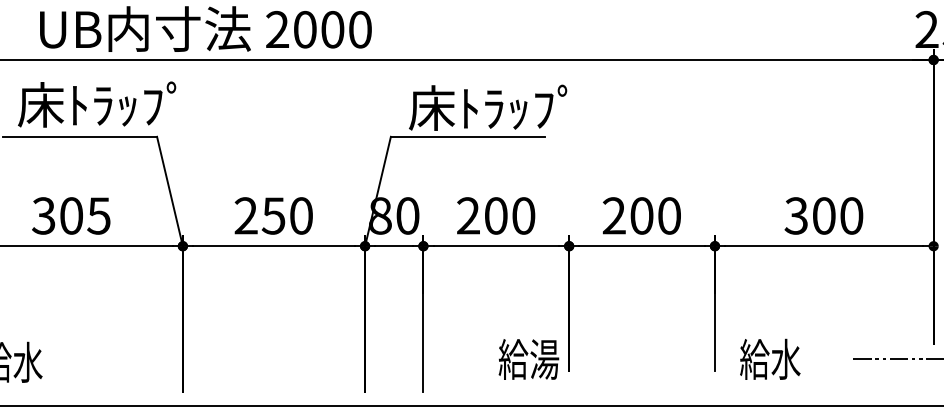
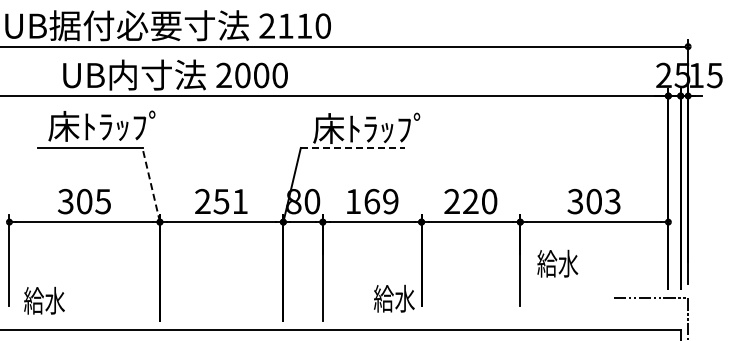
line: (468, 137) -> (353, 148), solid -> dashed
line: (170, 190) -> (151, 184), solid -> dashed
text: (300, 215) -> (239, 201), 250 -> 251
text: (495, 215) -> (371, 201), 200 -> 169
text: (641, 215) -> (470, 201), 200 -> 220
text: (851, 215) -> (612, 201), 300 -> 303
text: (543, 359) -> (404, 298), 給湯 -> 給水
text: (769, 359) -> (557, 263), moved

